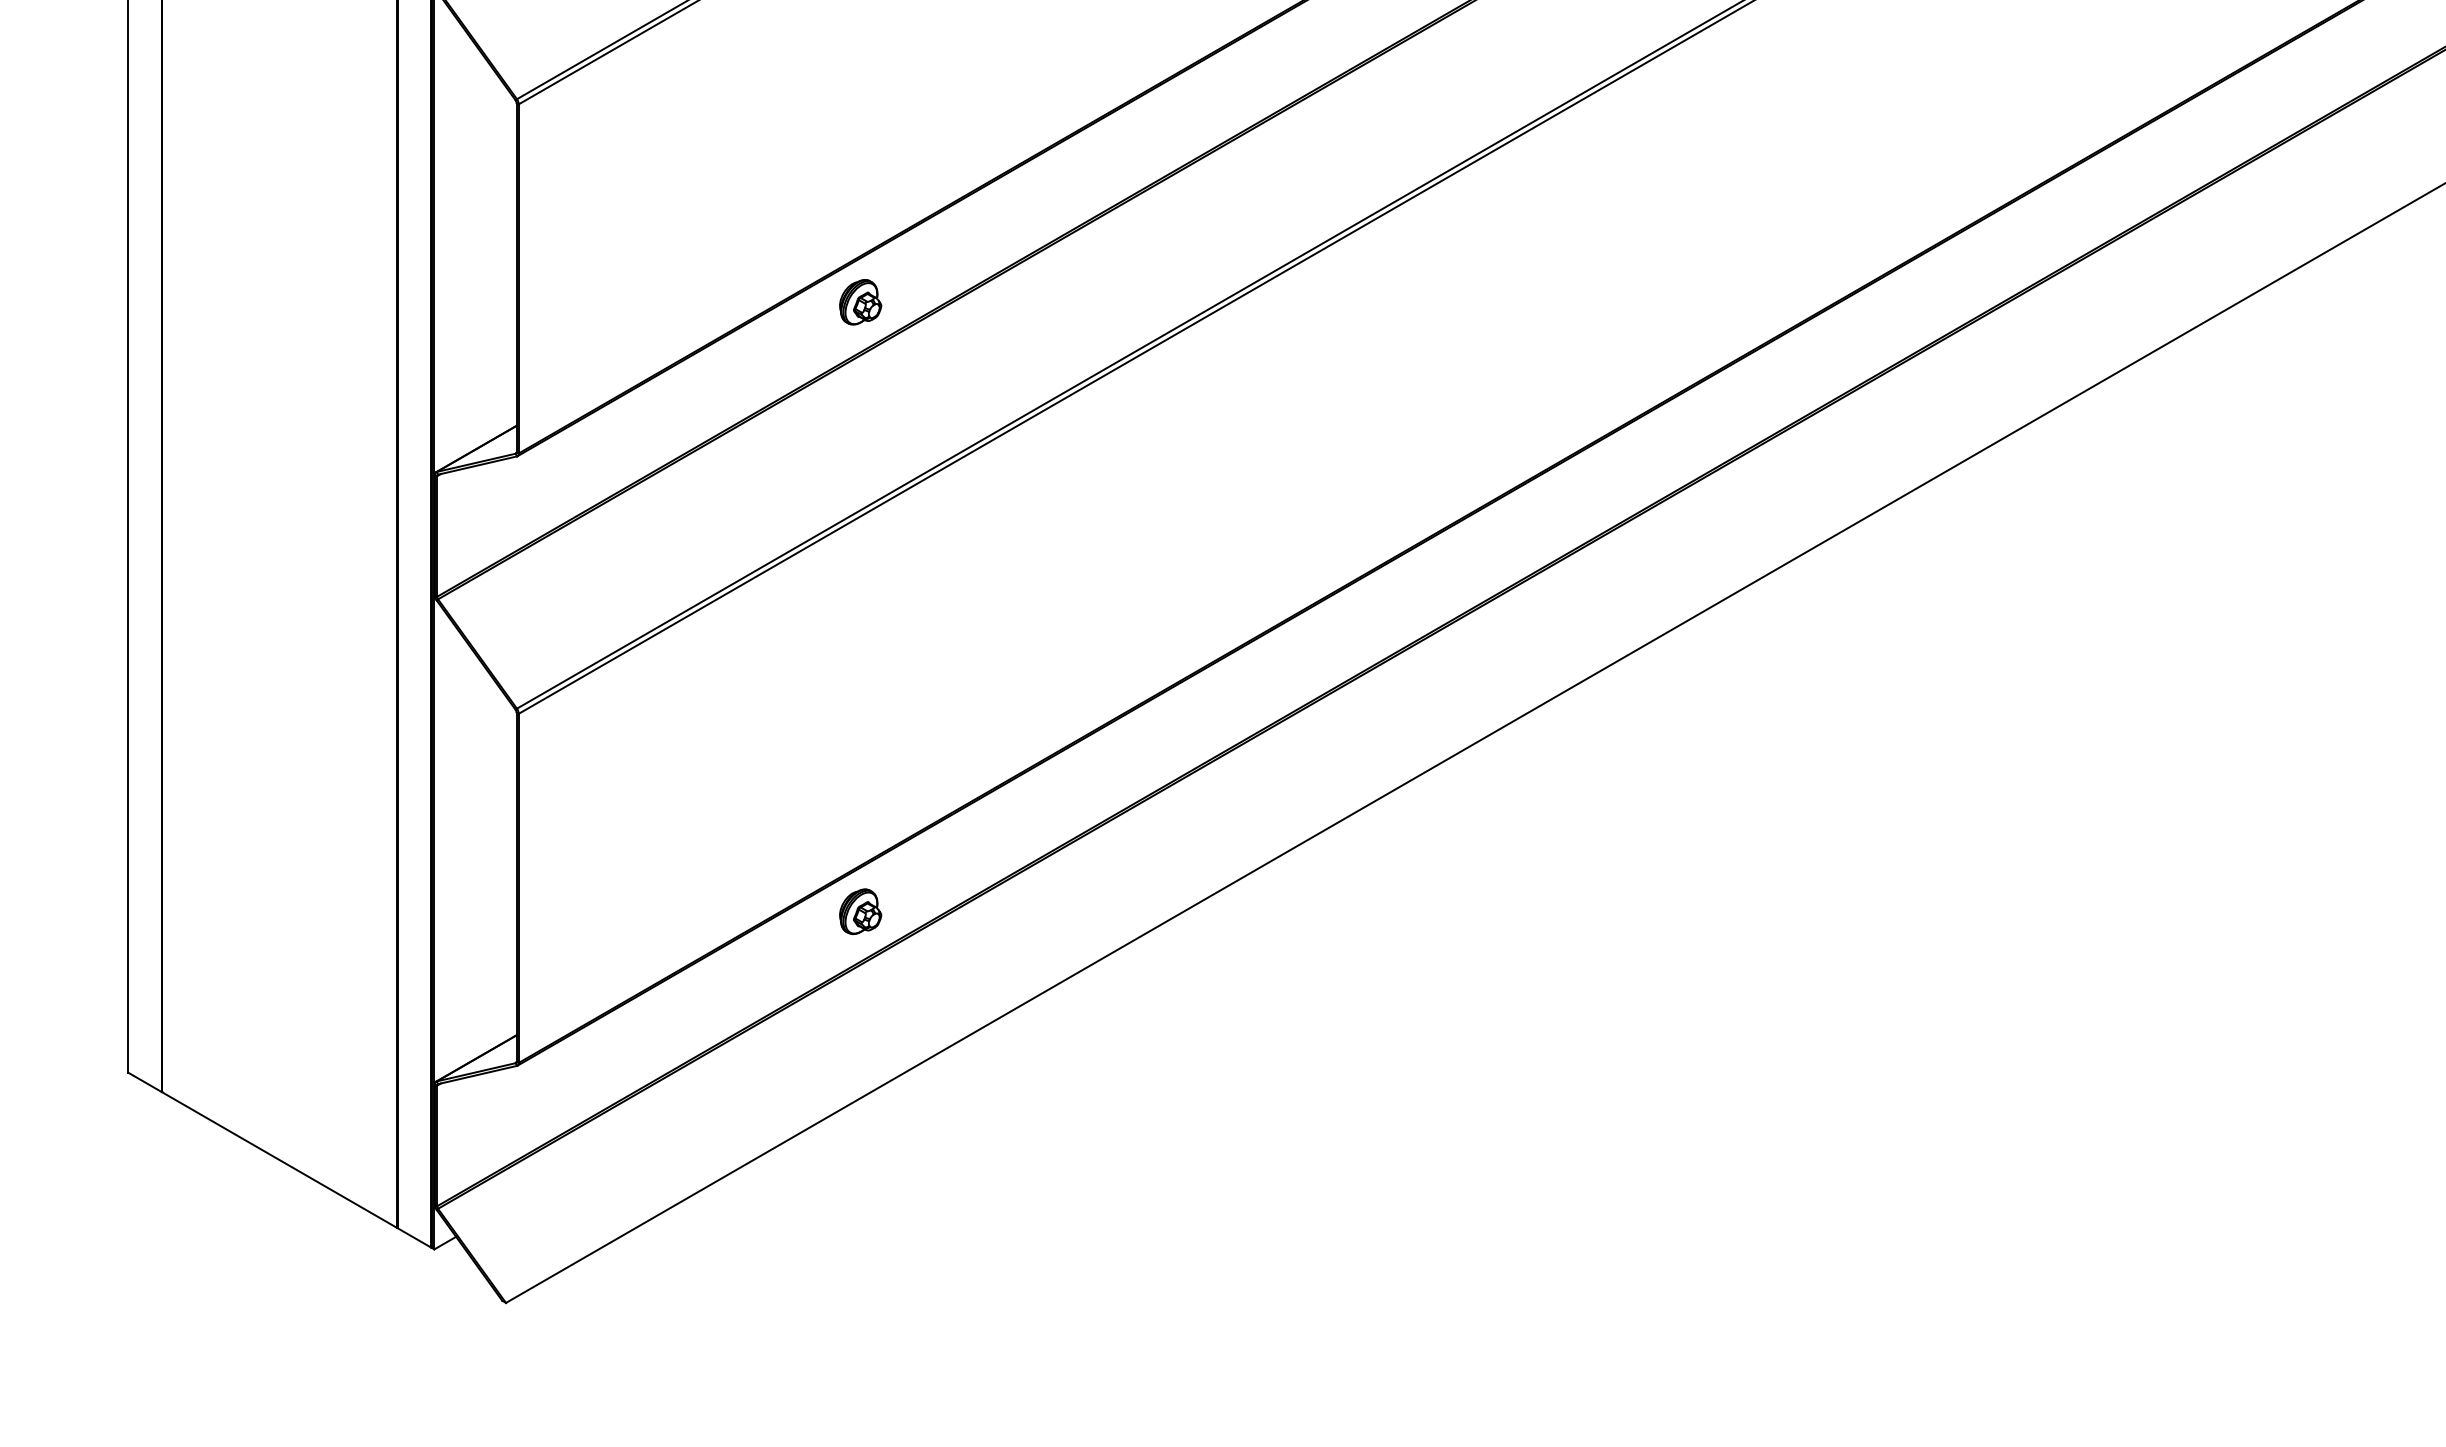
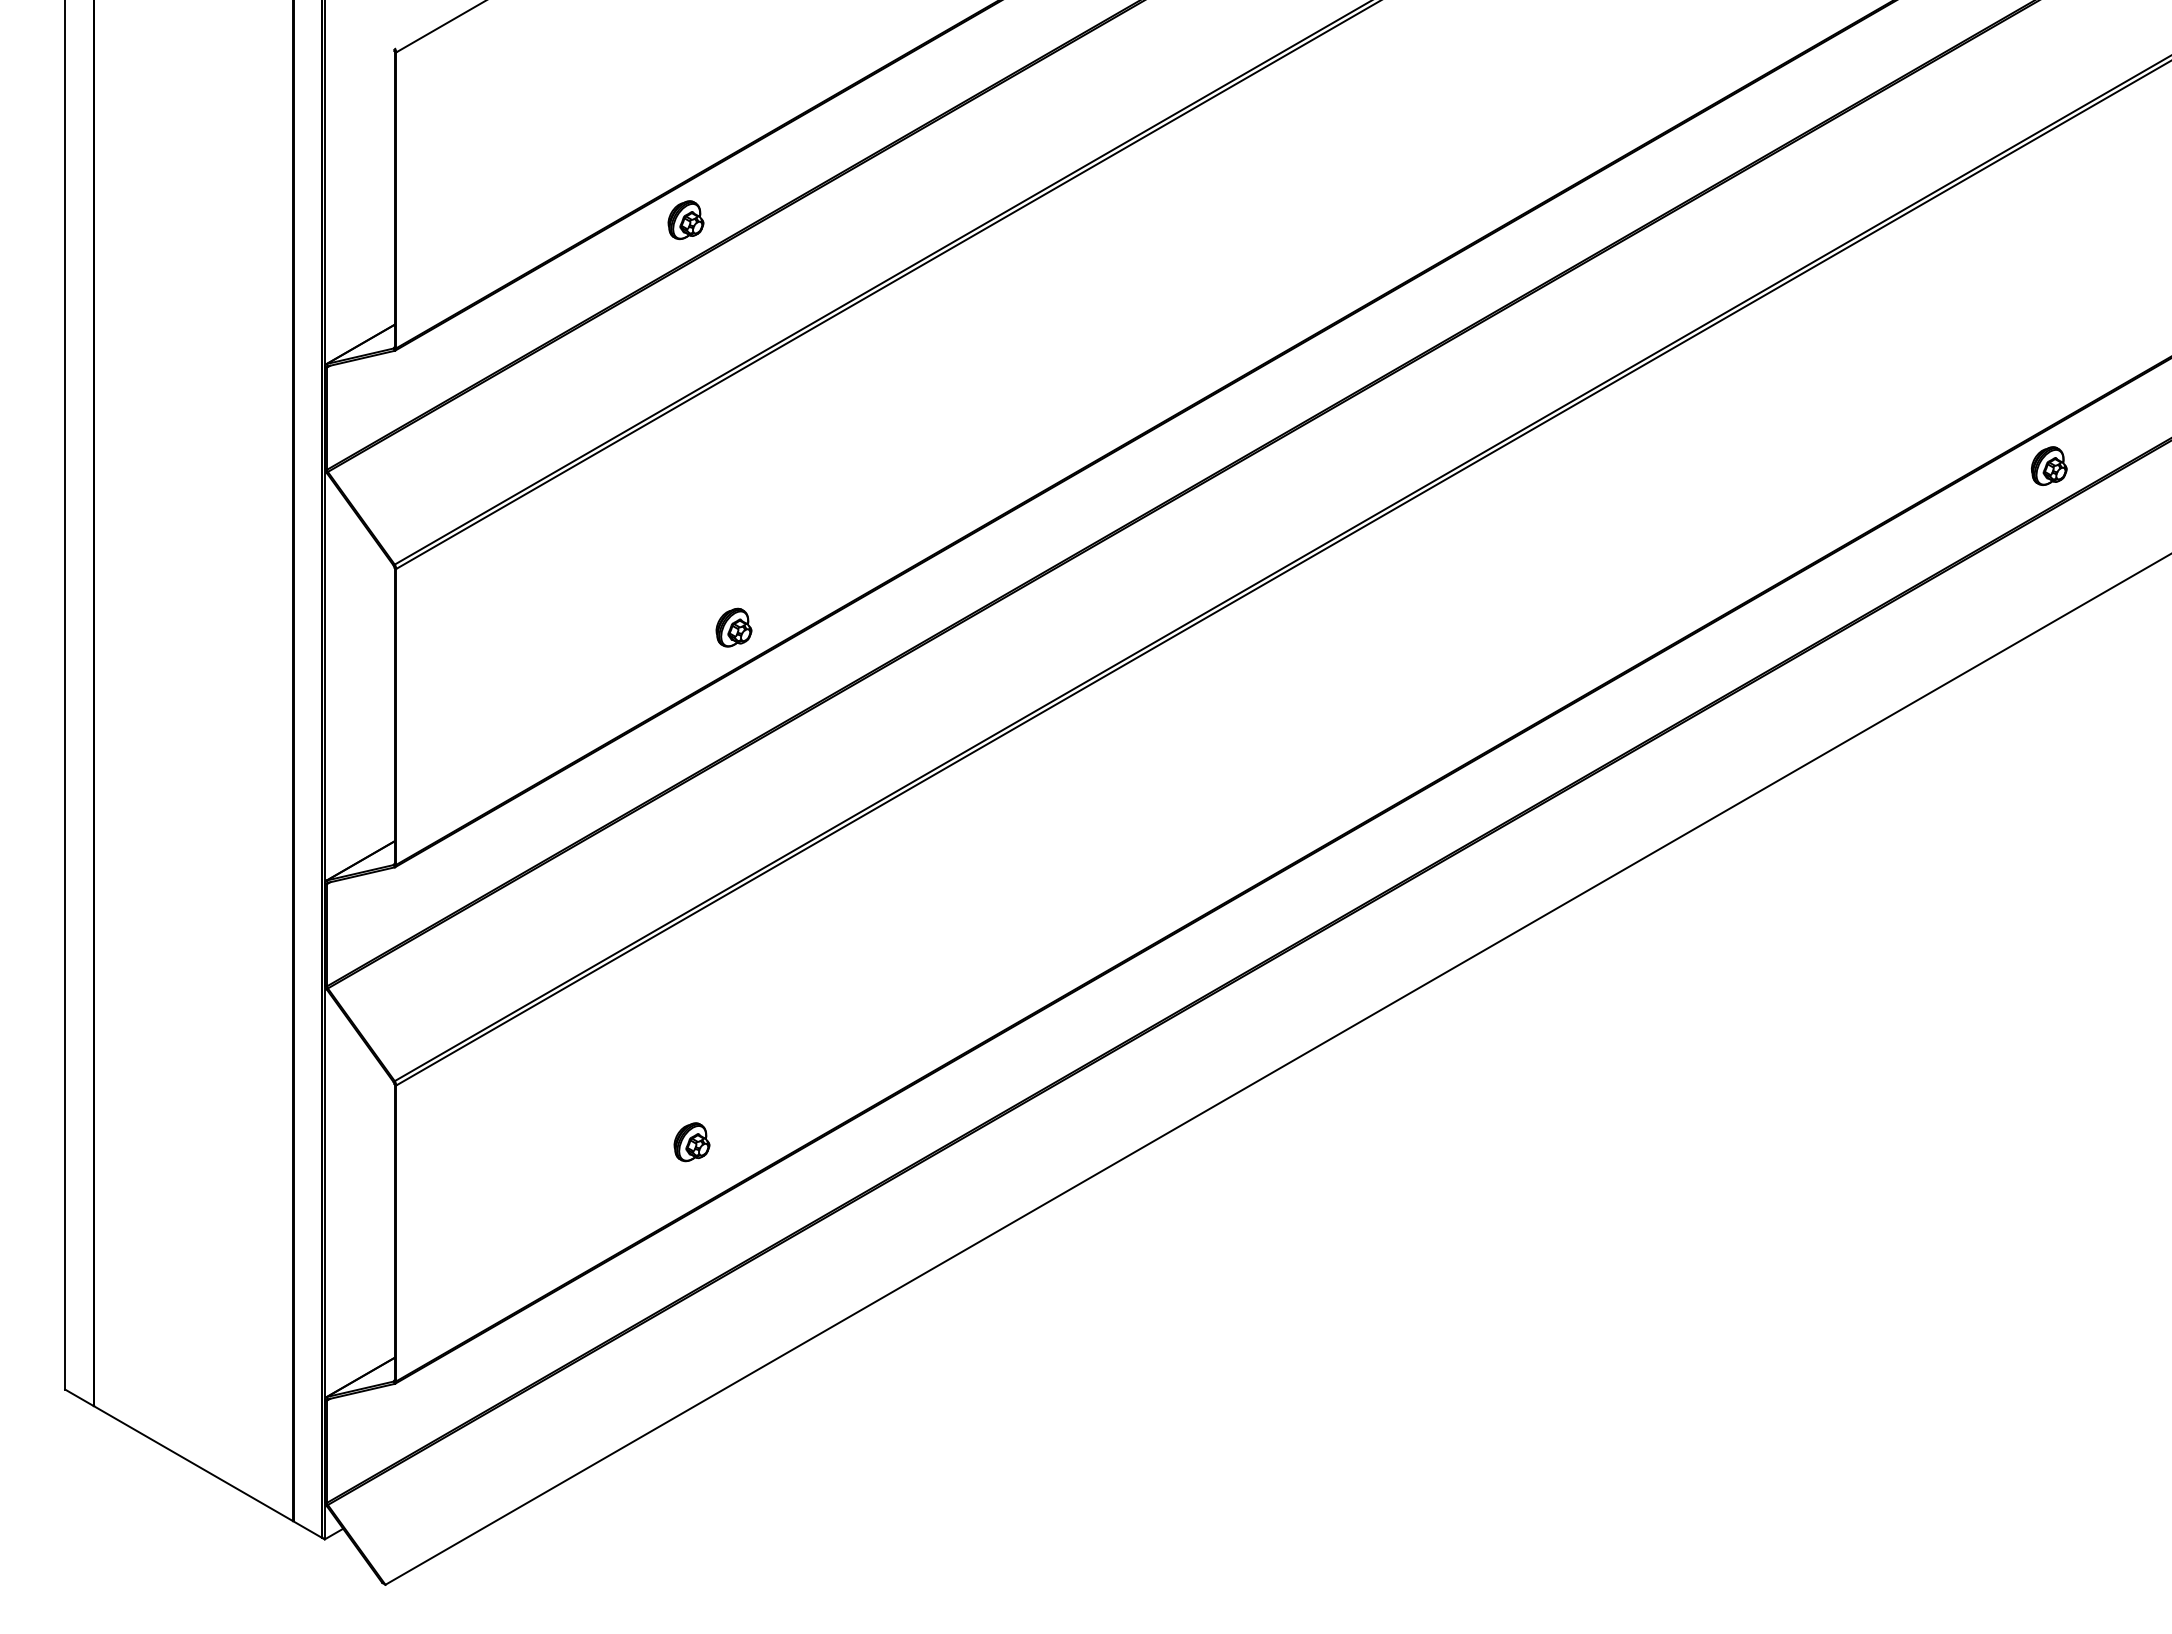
part: (860, 302) -> (733, 627), moved
part: (860, 912) -> (691, 1142), moved

